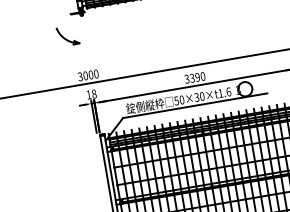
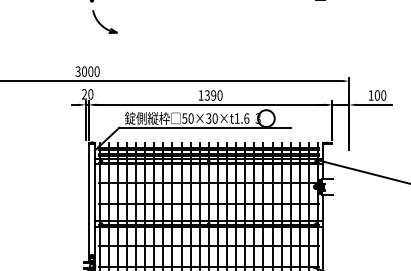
part: (67, 35) -> (104, 21), moved
text: (186, 79) -> (200, 95), 3390 -> 1390
text: (91, 94) -> (87, 94), 18 -> 20

